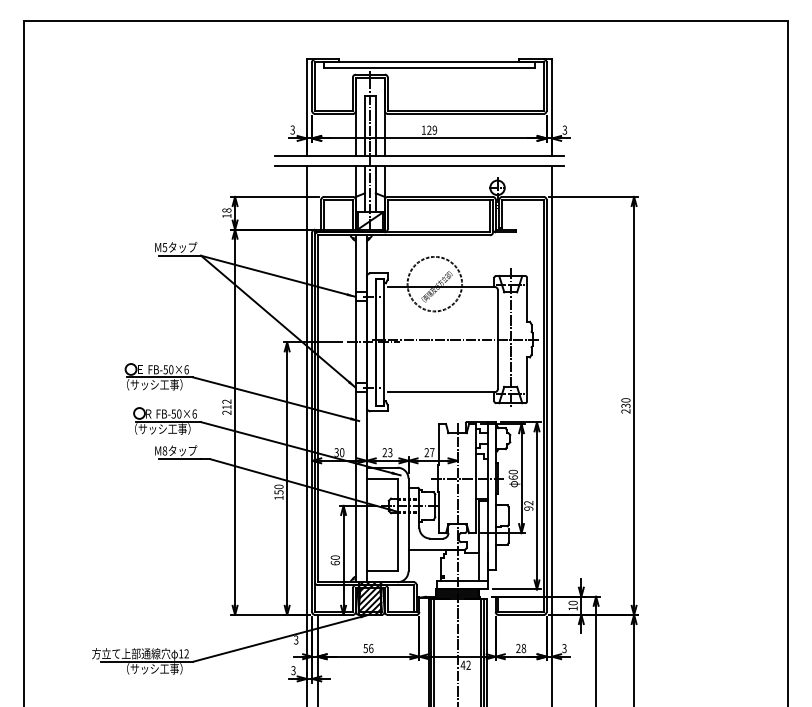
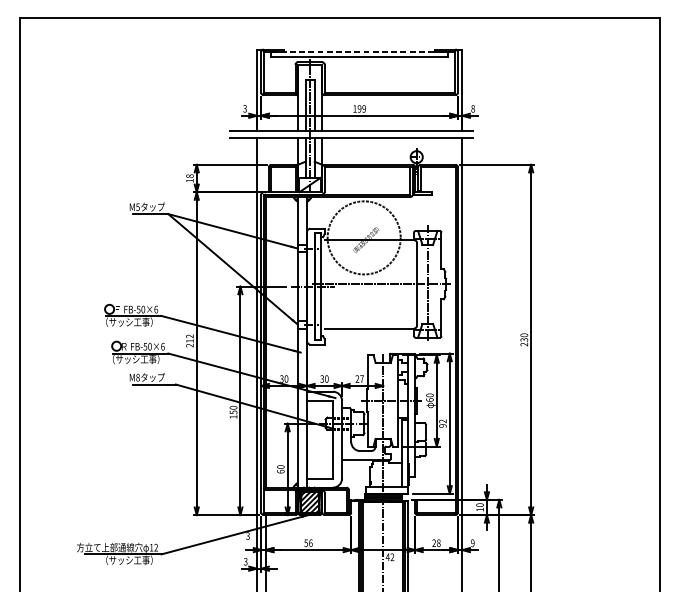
line: (429, 62) -> (359, 52), solid -> dashed
text: (564, 129) -> (472, 108), 3 -> 8
text: (429, 130) -> (359, 109), 129 -> 199
circle: (434, 283) -> (363, 237), size x1.6
text: (387, 452) -> (324, 378), 23 -> 30
text: (564, 648) -> (472, 543), 3 -> 9

